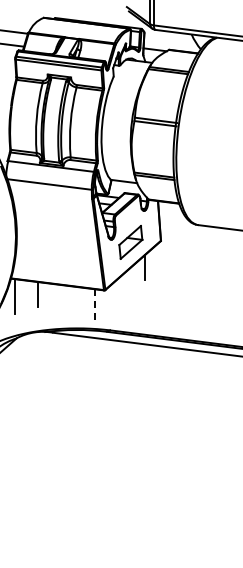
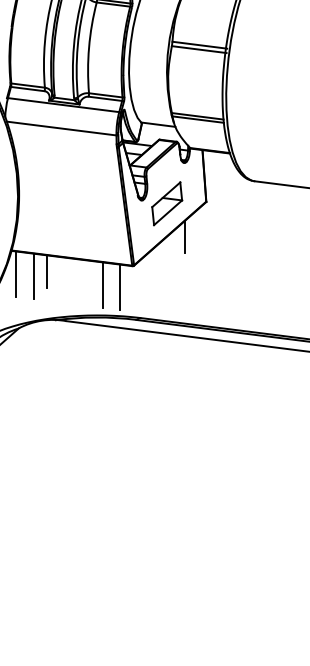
line: (28, 297) -> (34, 275), added
line: (81, 304) -> (103, 284), added
line: (94, 306) -> (119, 287), dashed -> solid

